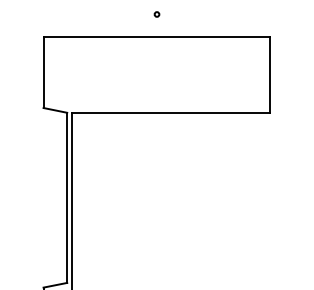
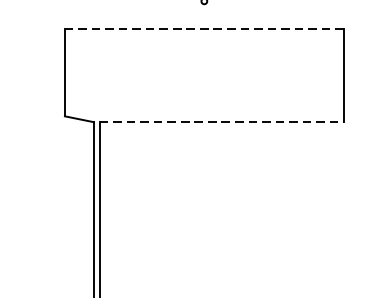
line: (156, 37) -> (203, 29), solid -> dashed
line: (171, 112) -> (222, 121), solid -> dashed

